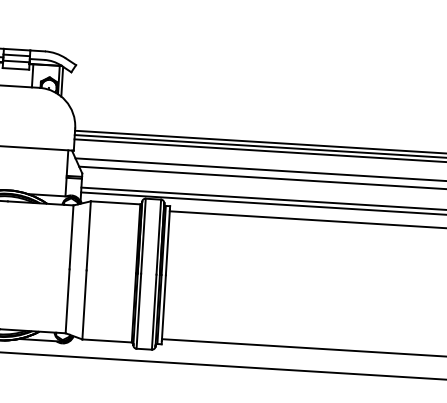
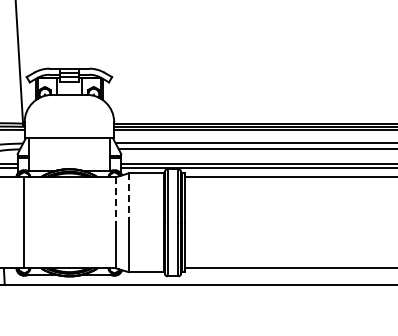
line: (71, 236) -> (116, 199), solid -> dashed
line: (88, 236) -> (128, 198), solid -> dashed

